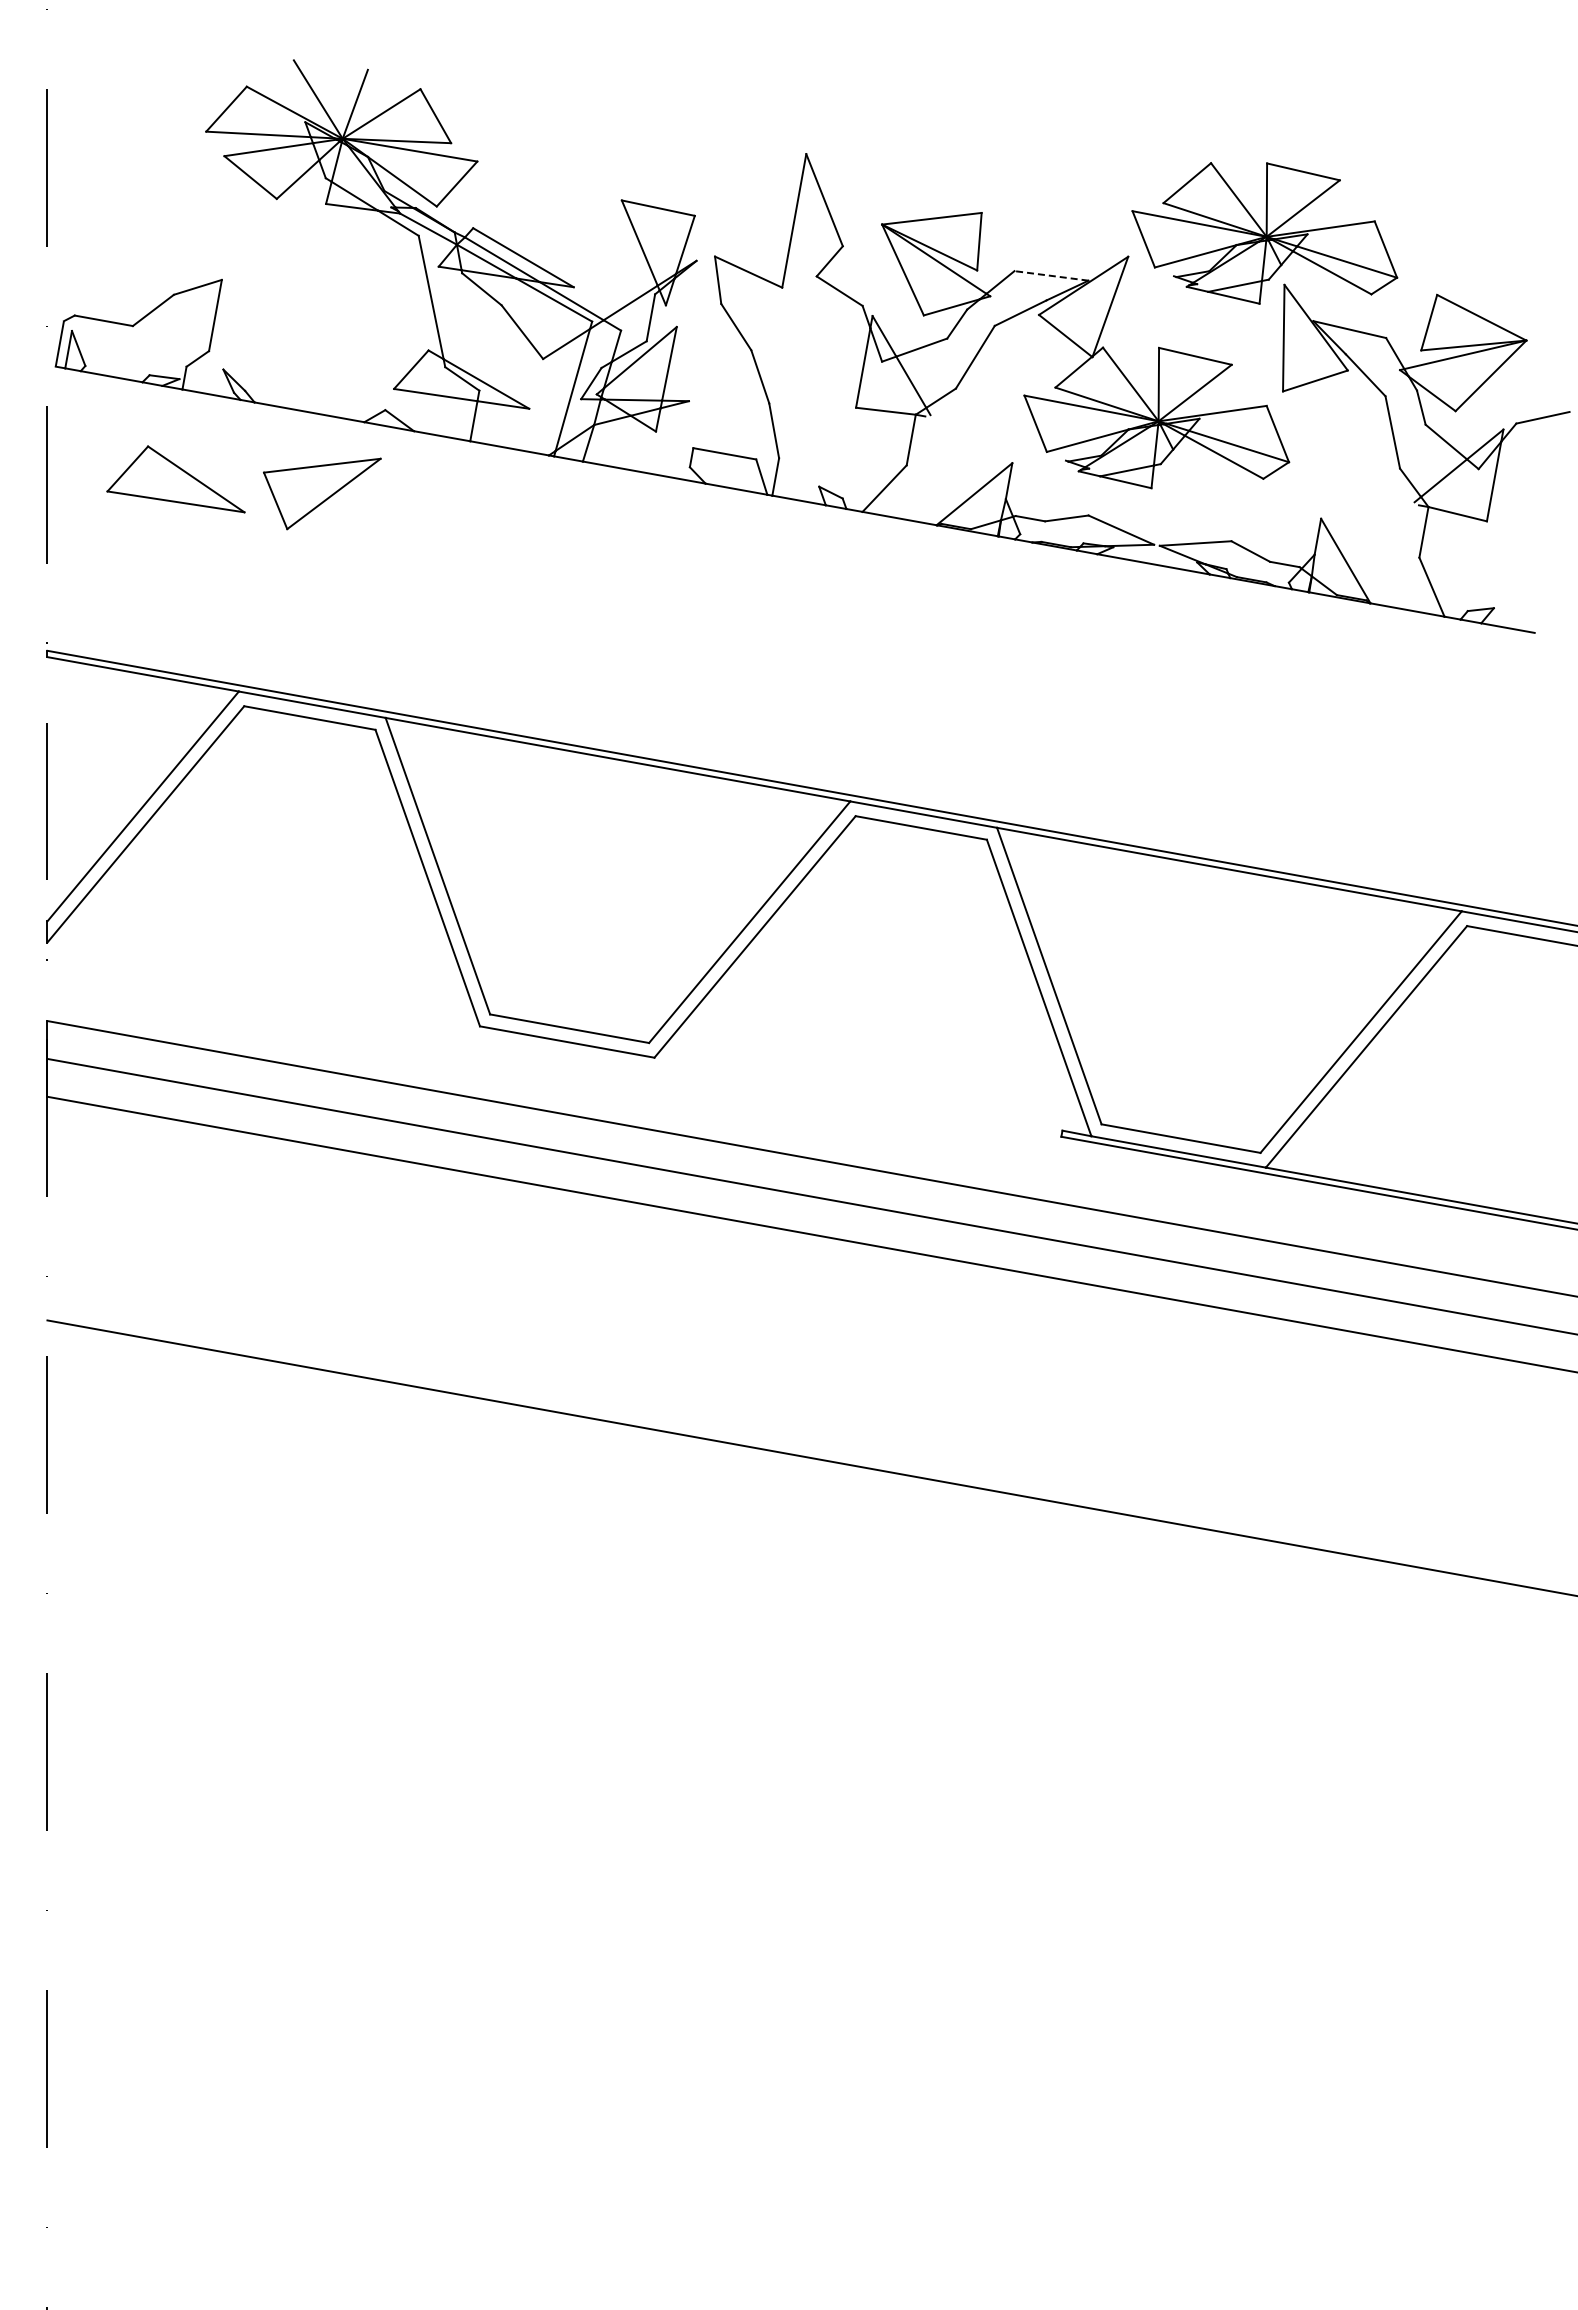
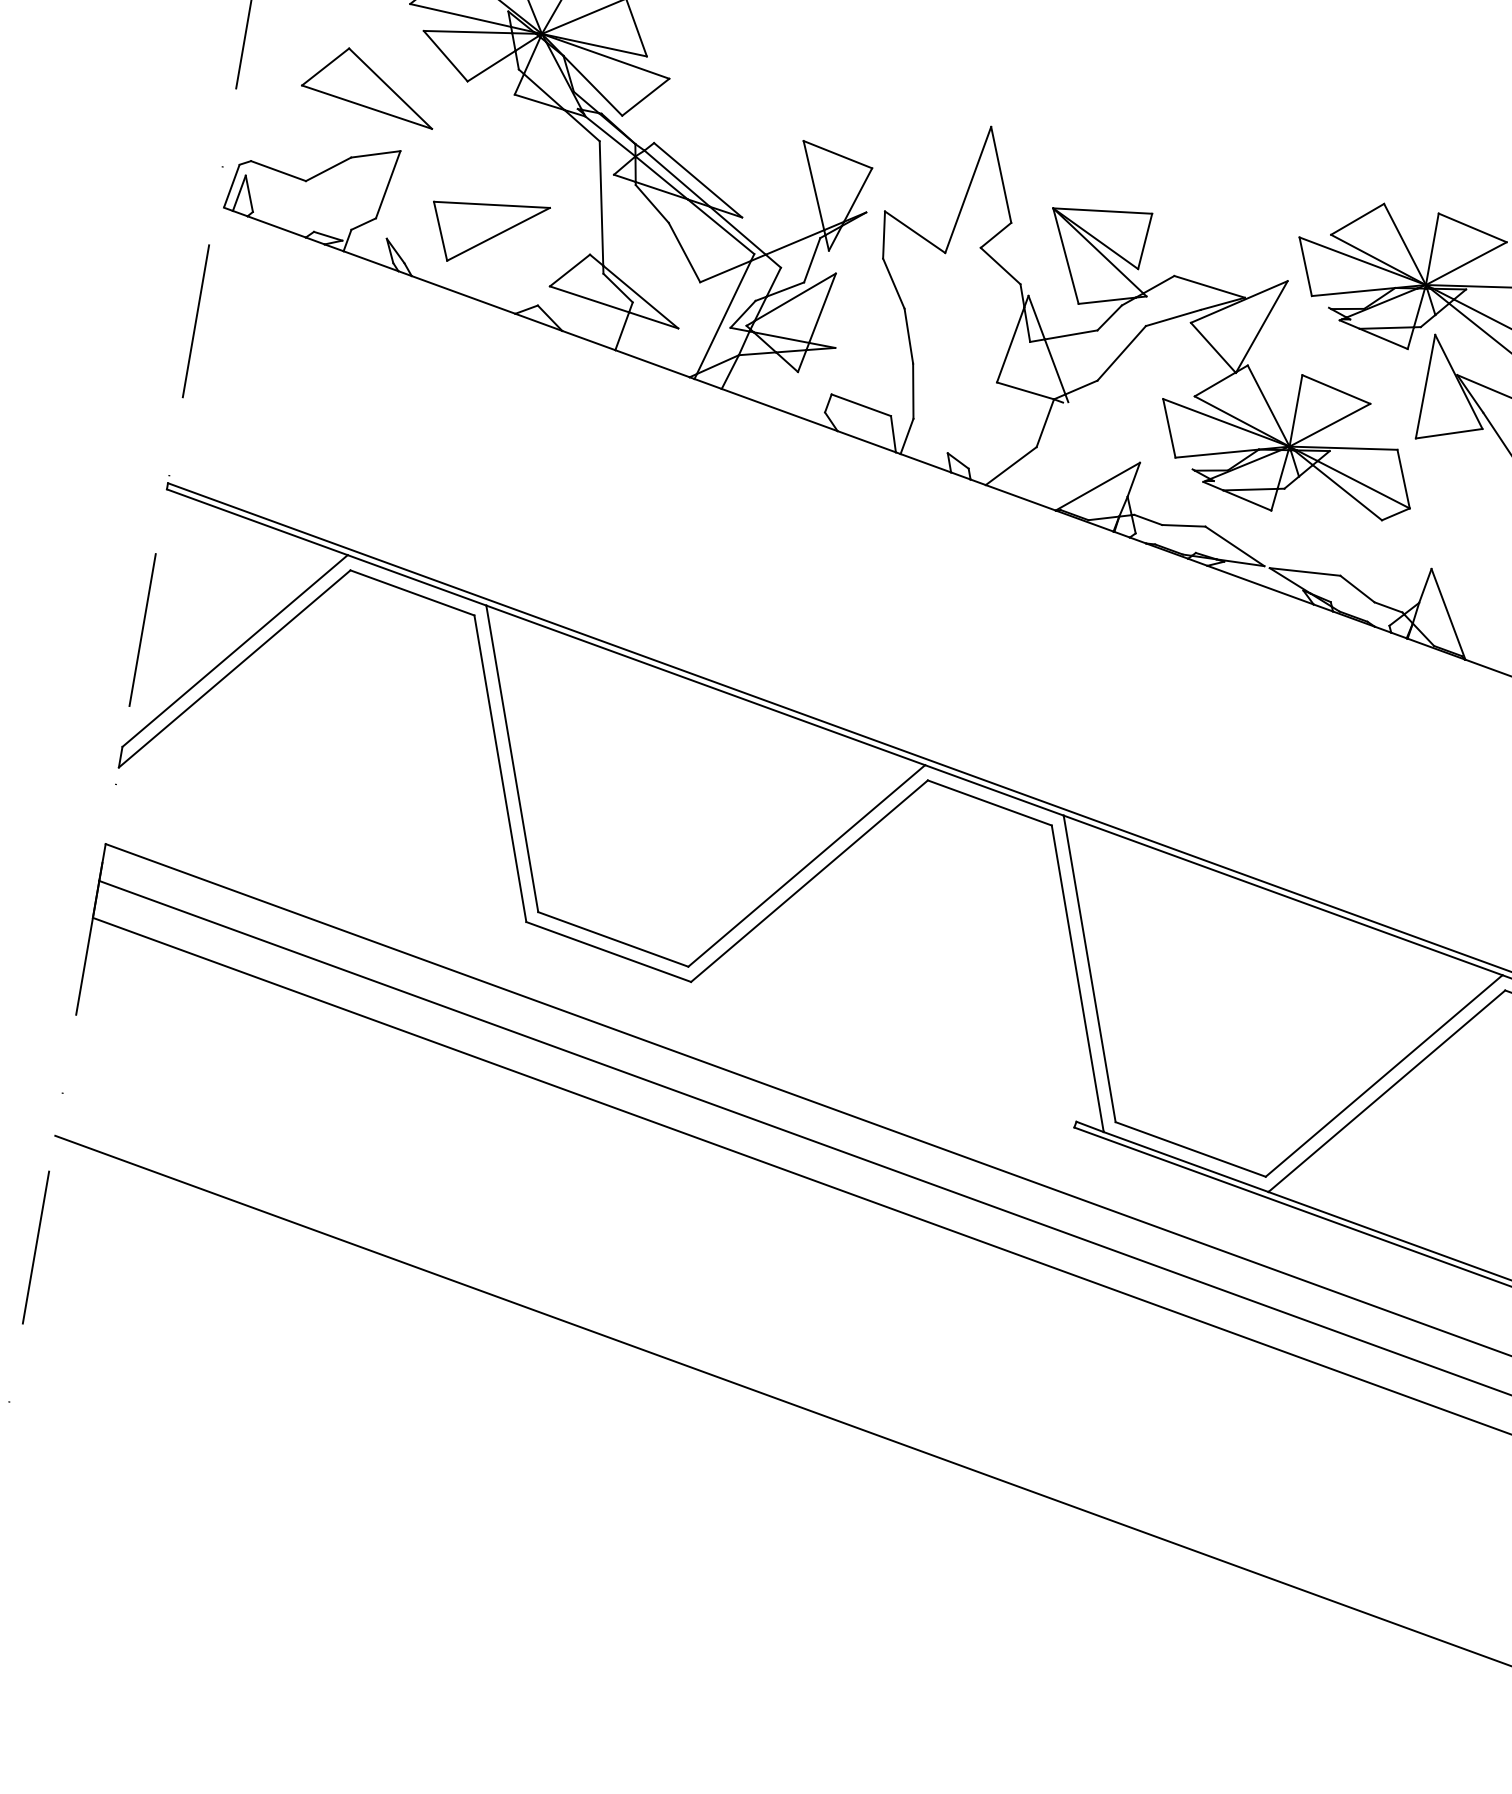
line: (1051, 275) -> (1209, 286), dashed -> solid
part: (175, 479) -> (370, 85), moved
part: (322, 493) -> (487, 231), moved

